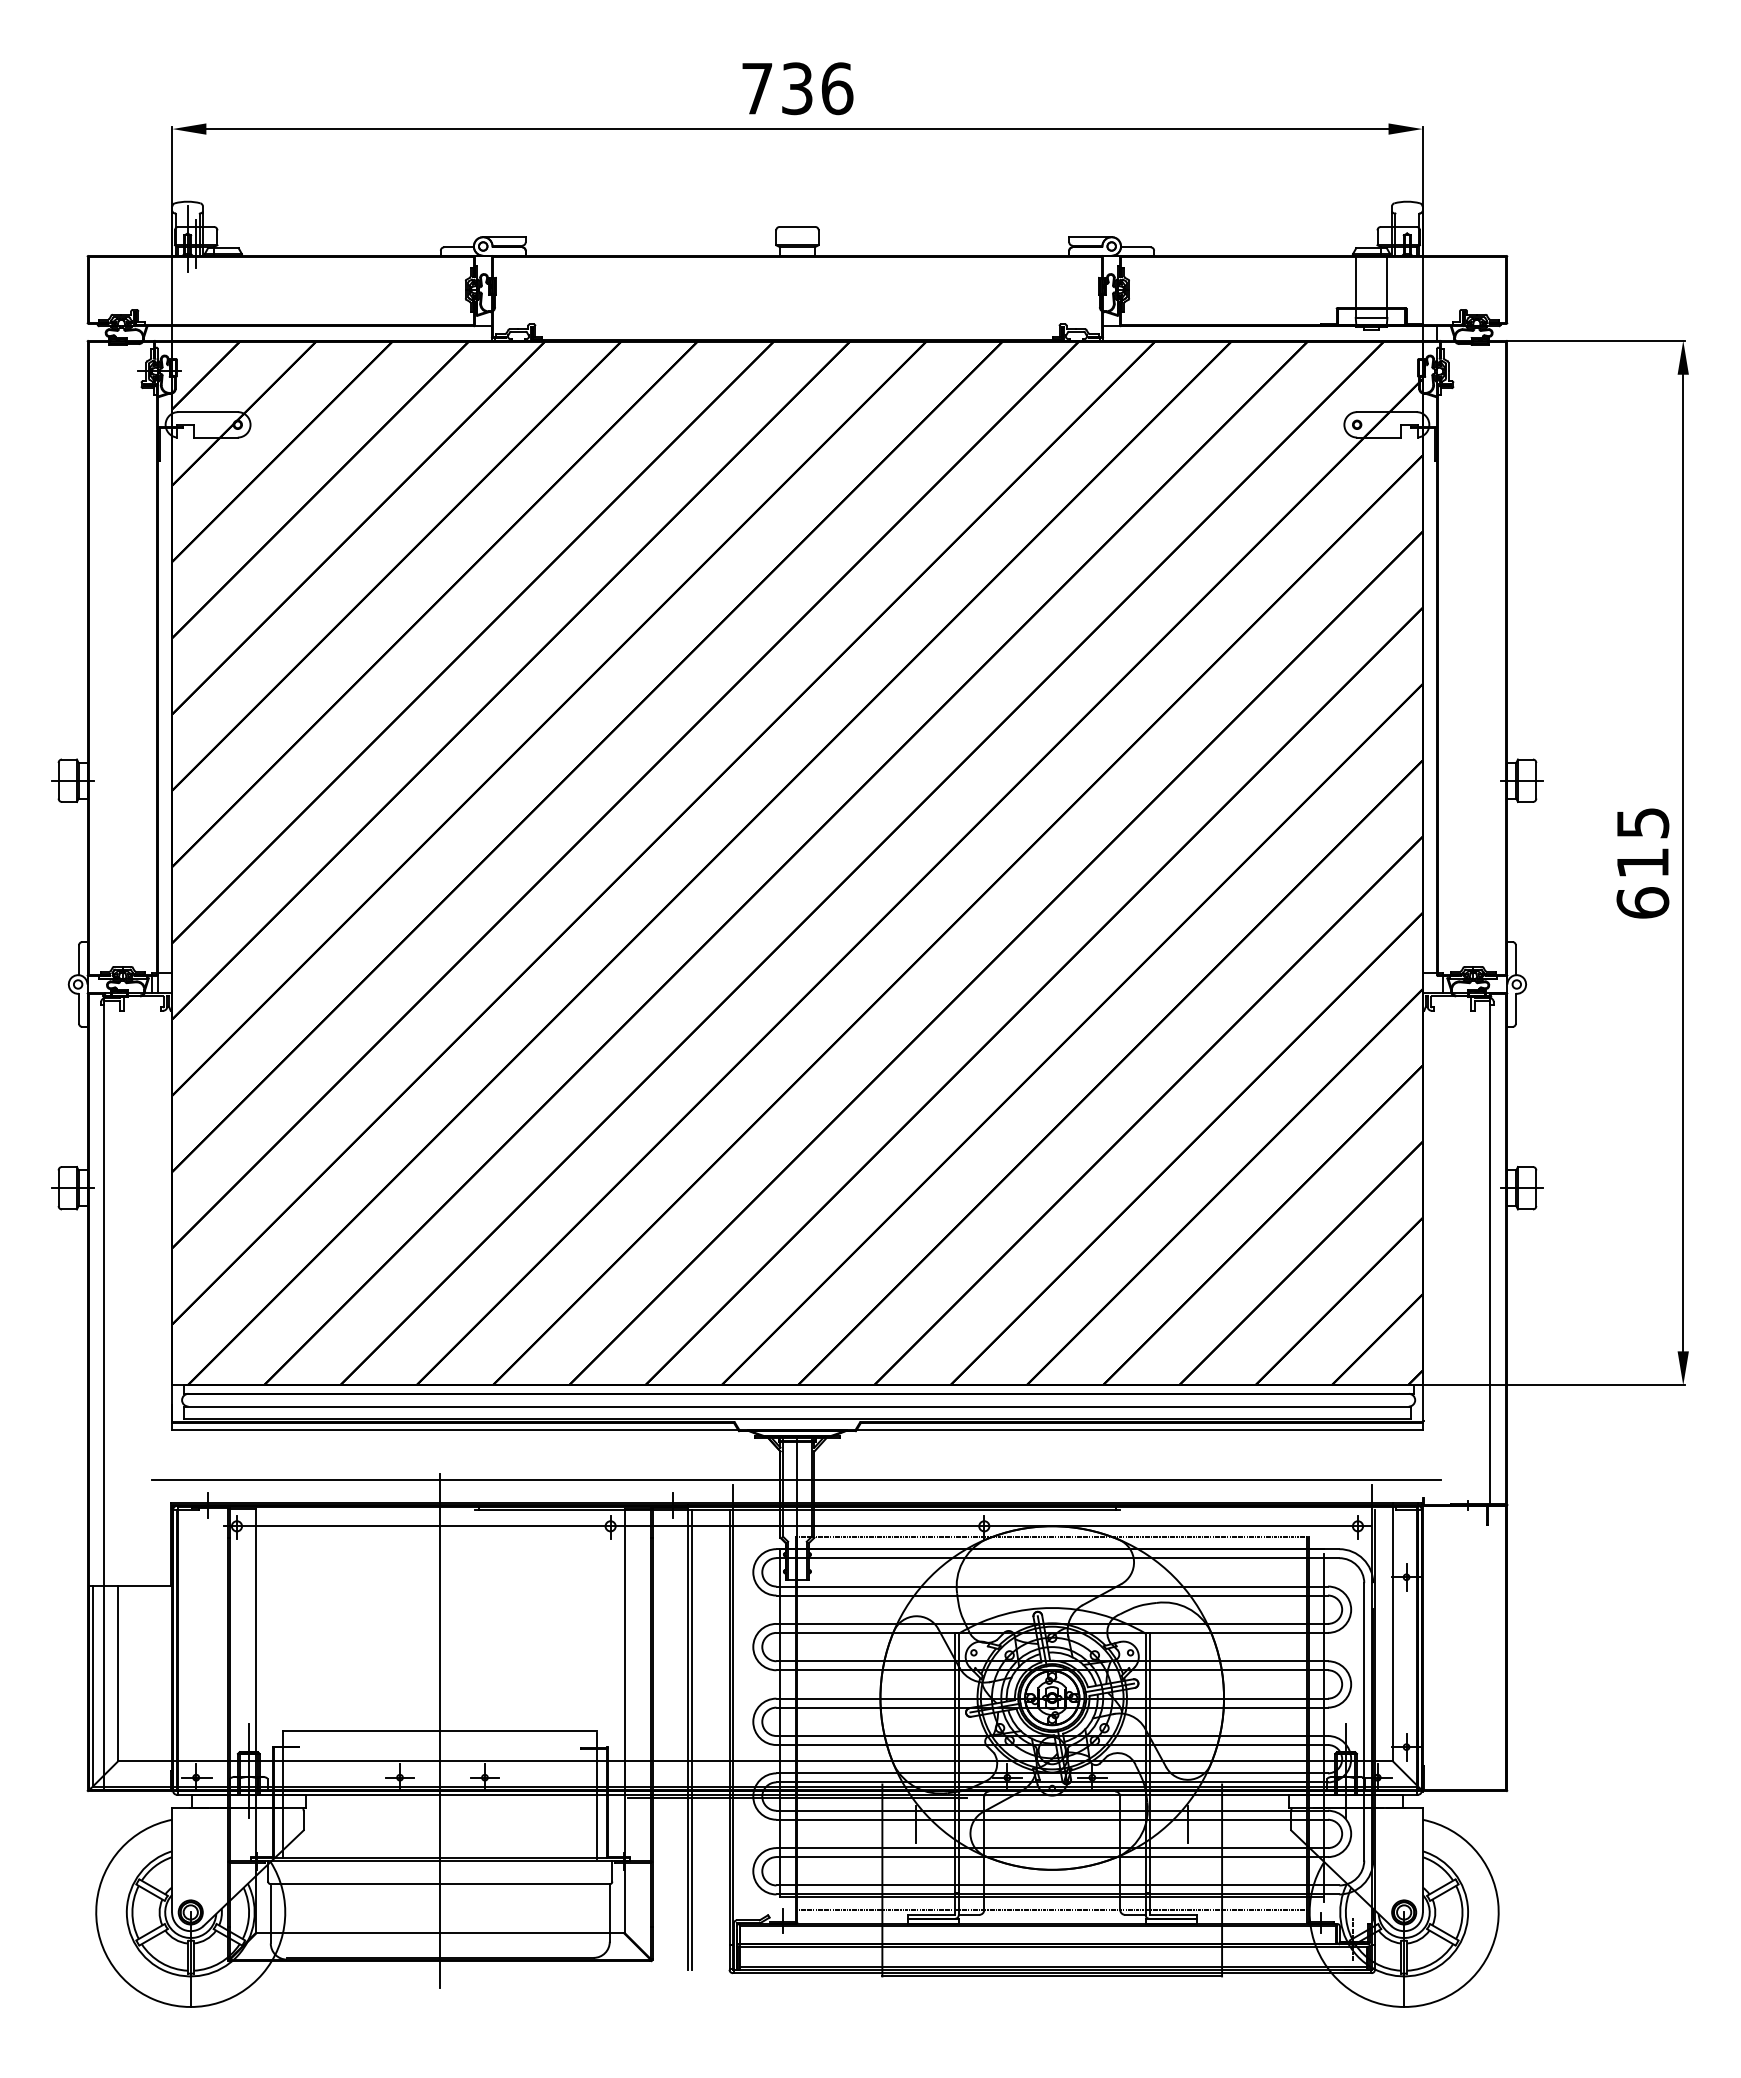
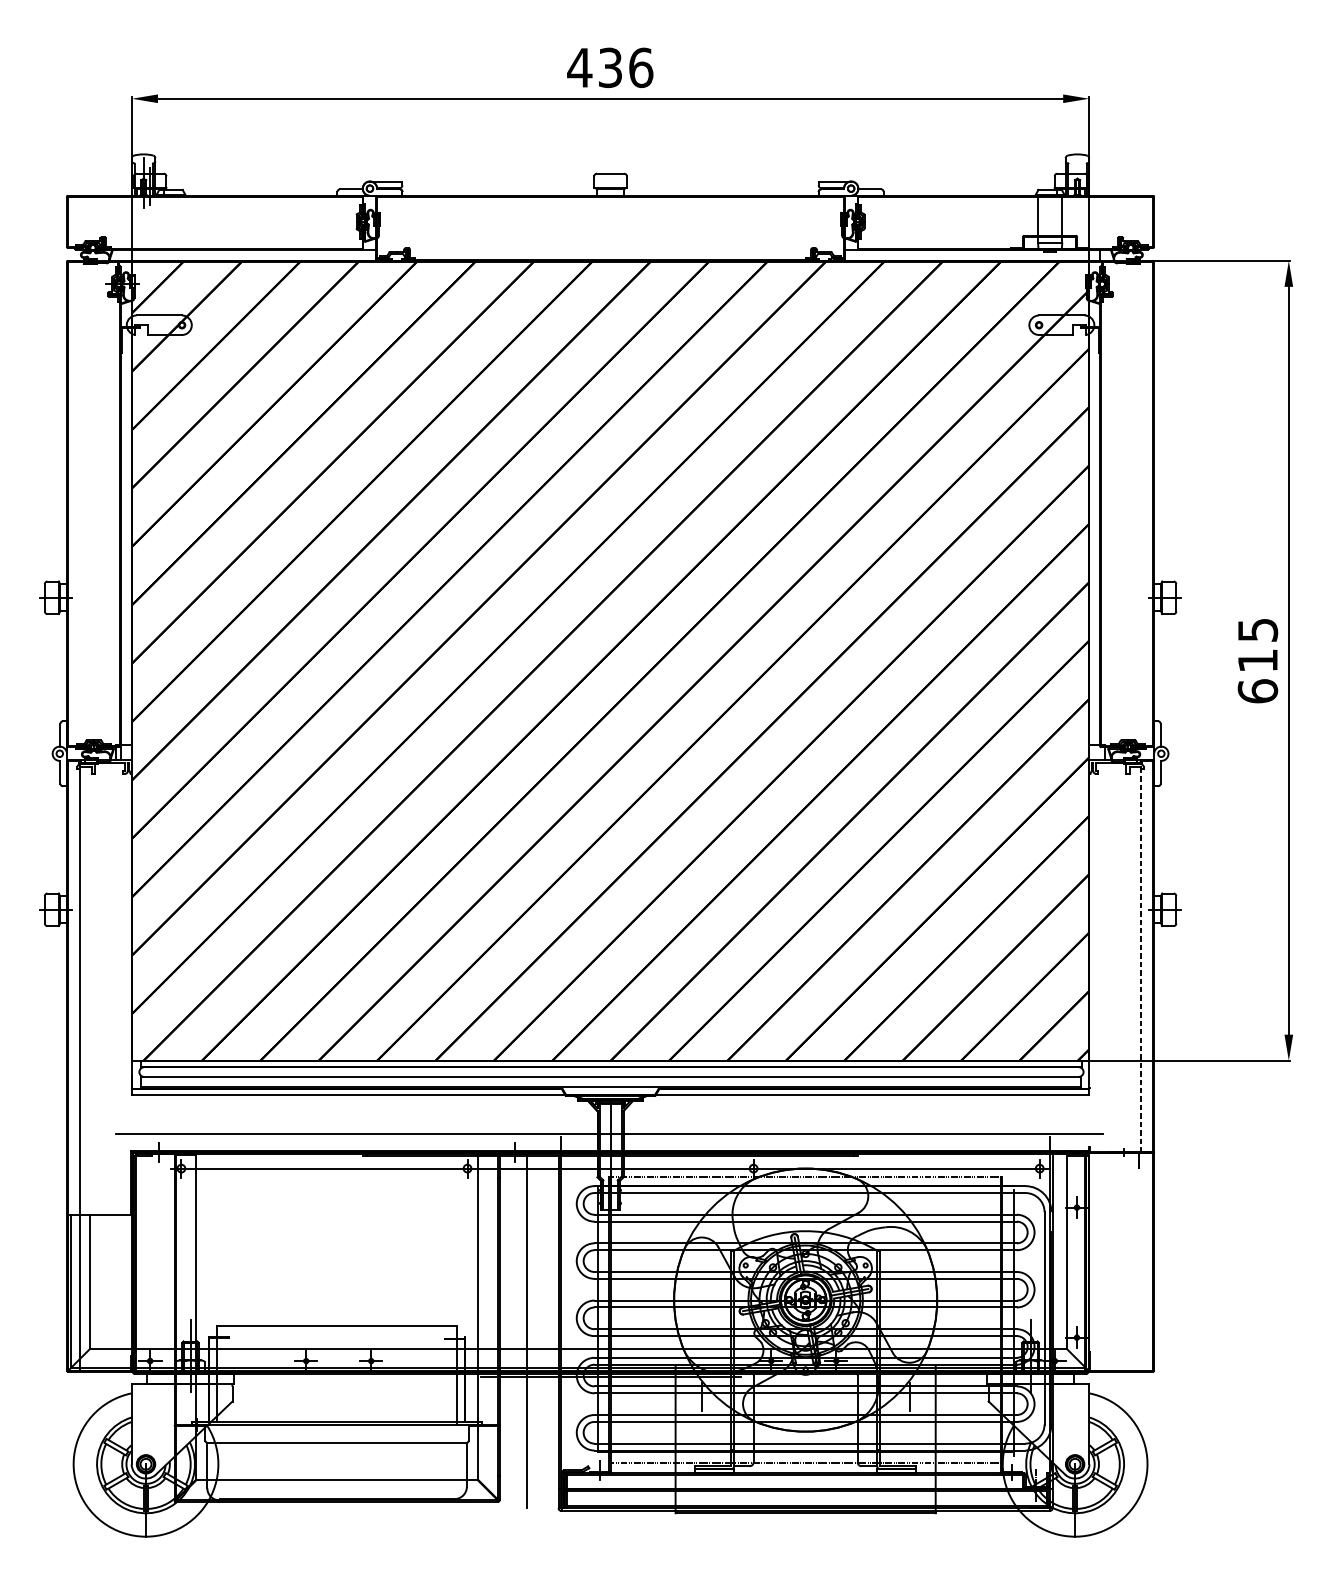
text: (756, 88) -> (579, 67), 736 -> 436
line: (1490, 1249) -> (1141, 956), solid -> dashed
line: (440, 1730) -> (337, 1324), removed
line: (691, 1739) -> (529, 1331), removed

